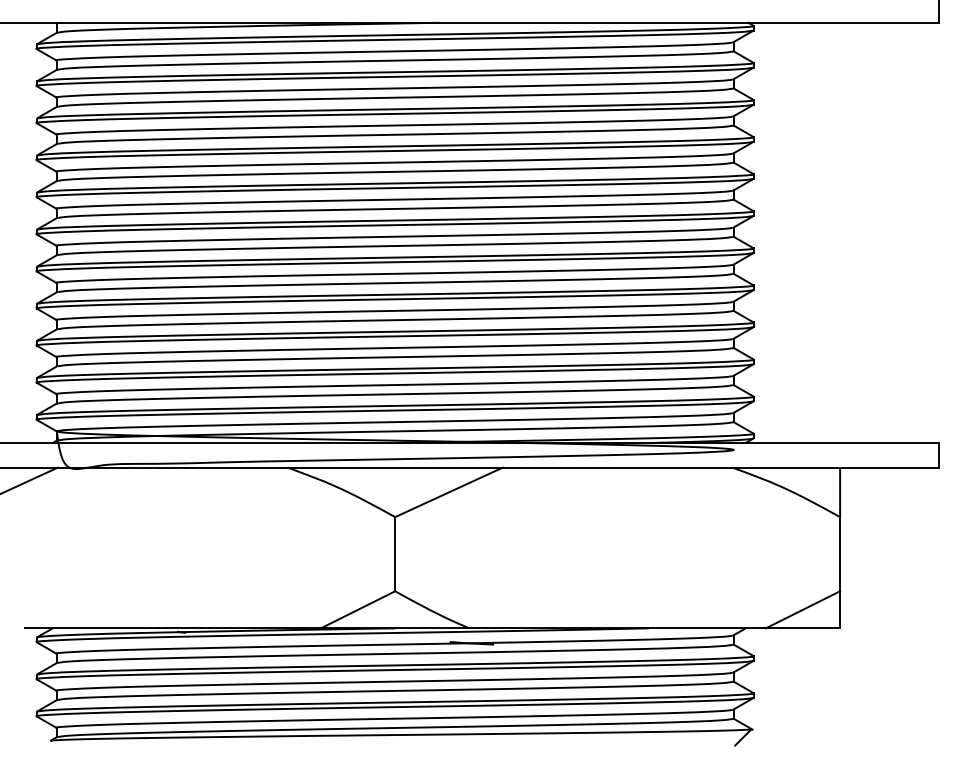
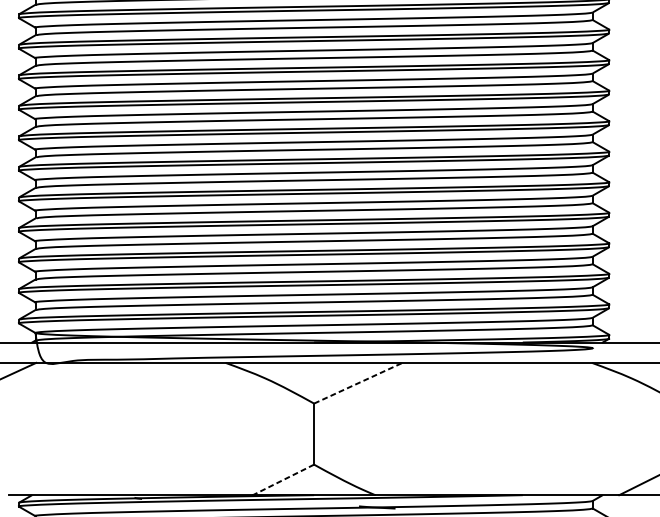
line: (449, 492) -> (358, 383), solid -> dashed
line: (358, 609) -> (283, 479), solid -> dashed

